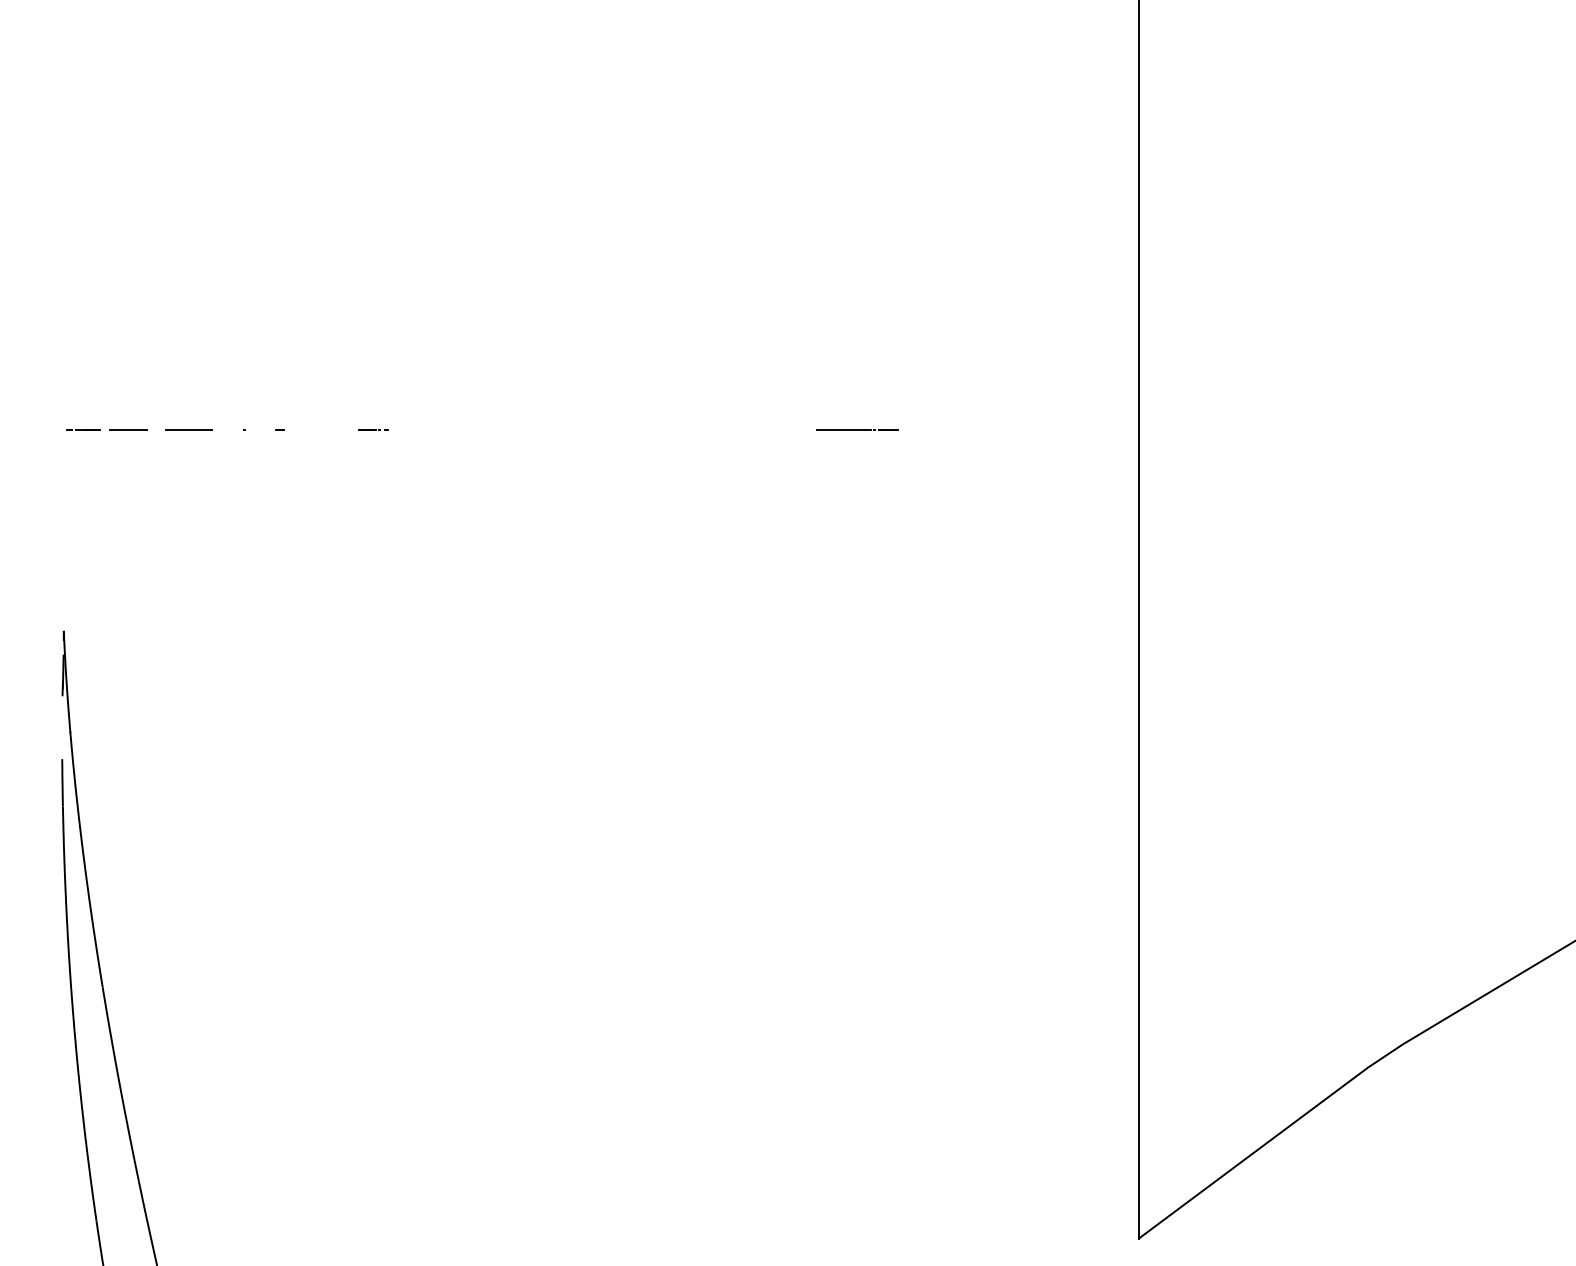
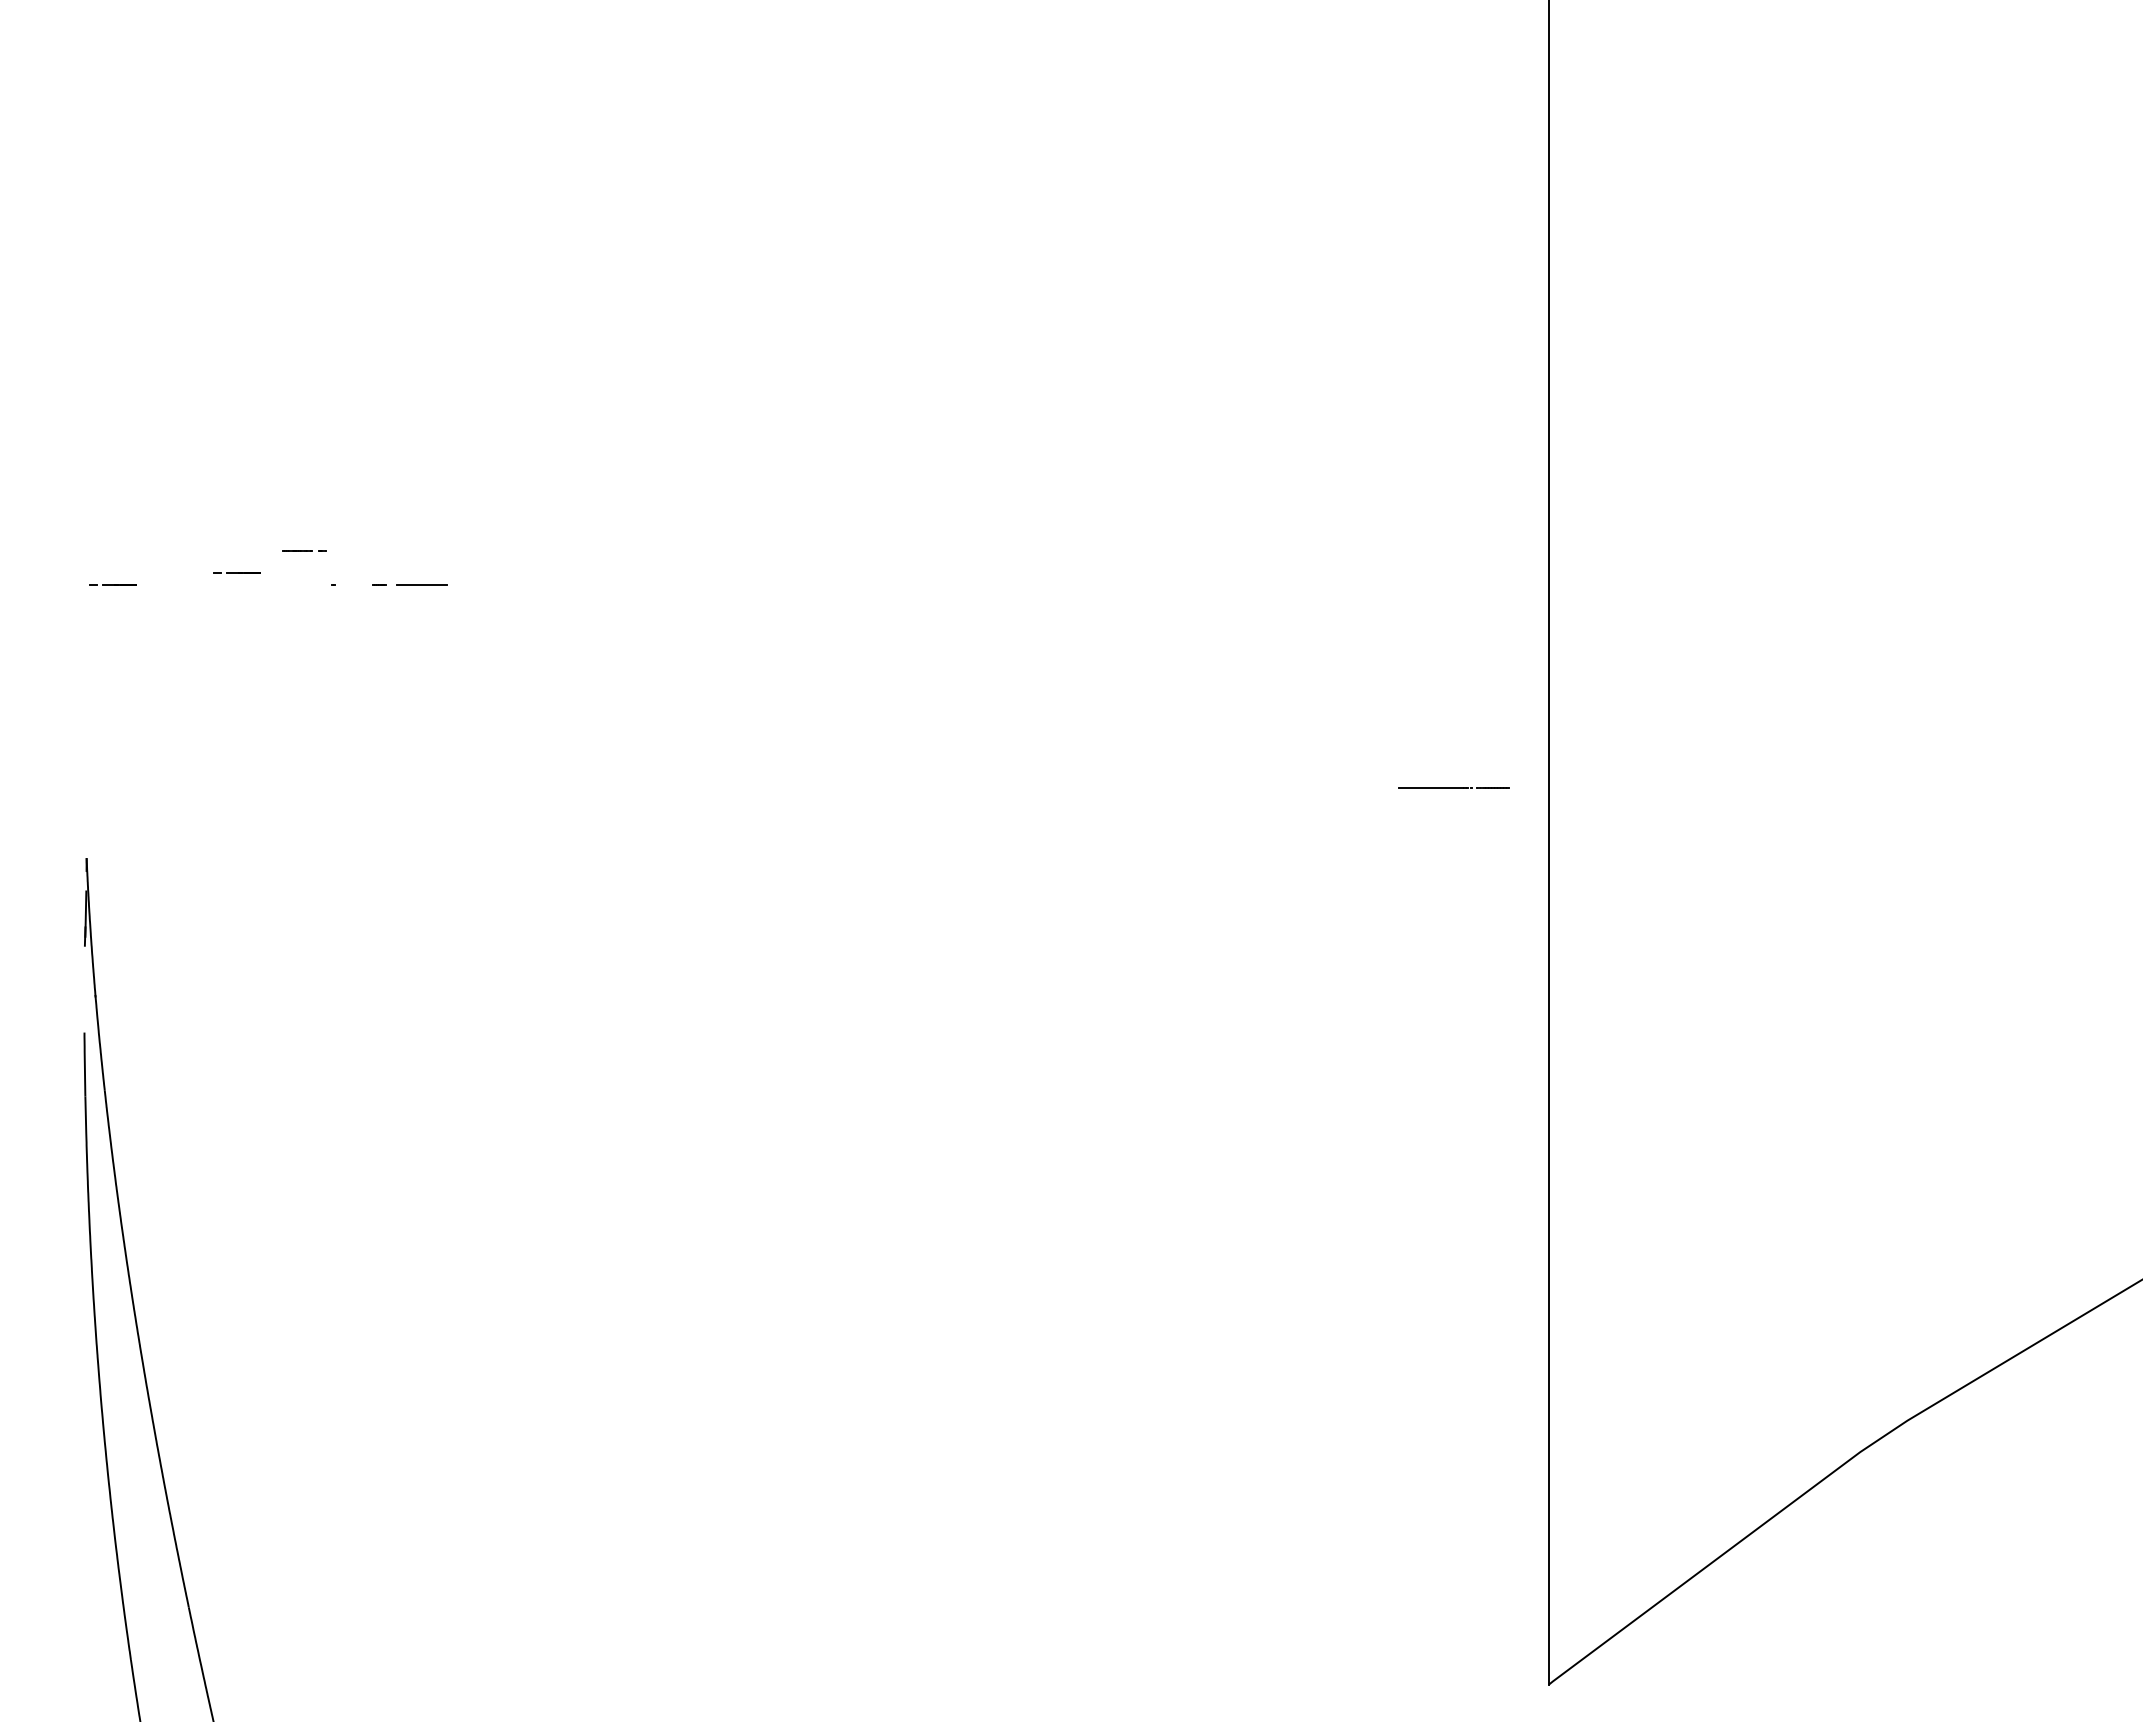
line: (174, 420) -> (236, 572), added
line: (128, 429) -> (421, 584), moved
line: (188, 429) -> (256, 584), removed
line: (374, 429) -> (304, 550), moved
line: (857, 429) -> (1453, 787), moved

